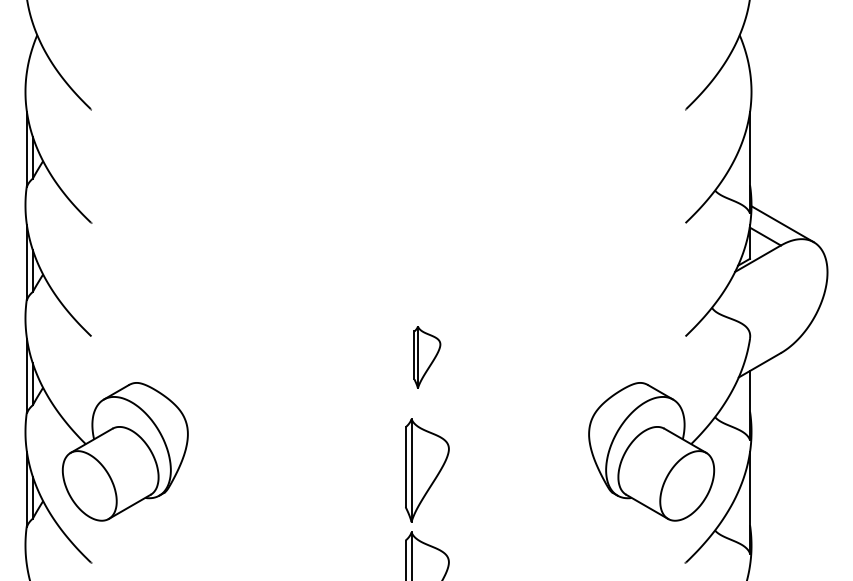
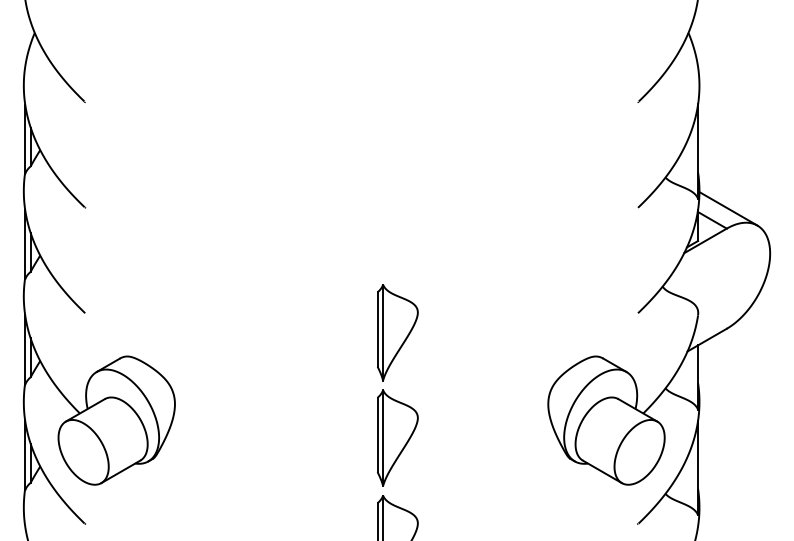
part: (427, 357) -> (397, 332), size x1.67

